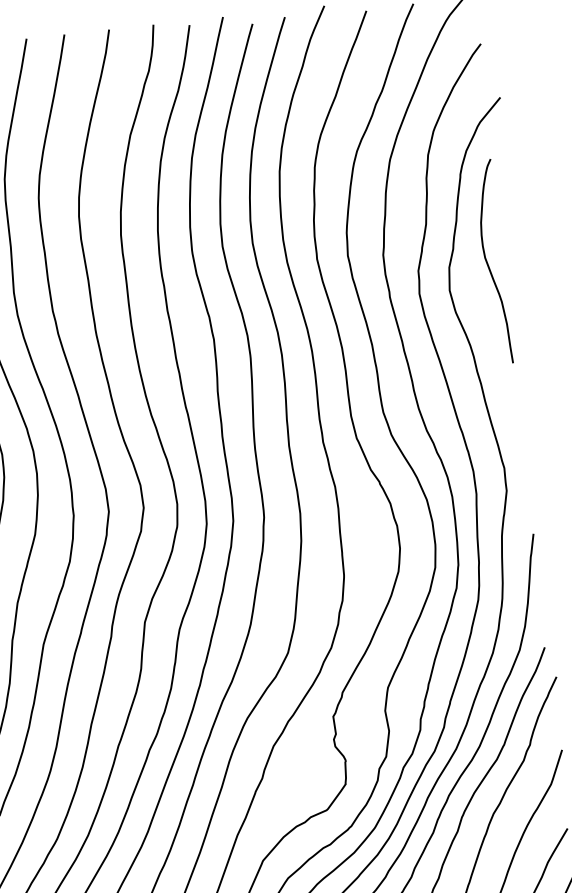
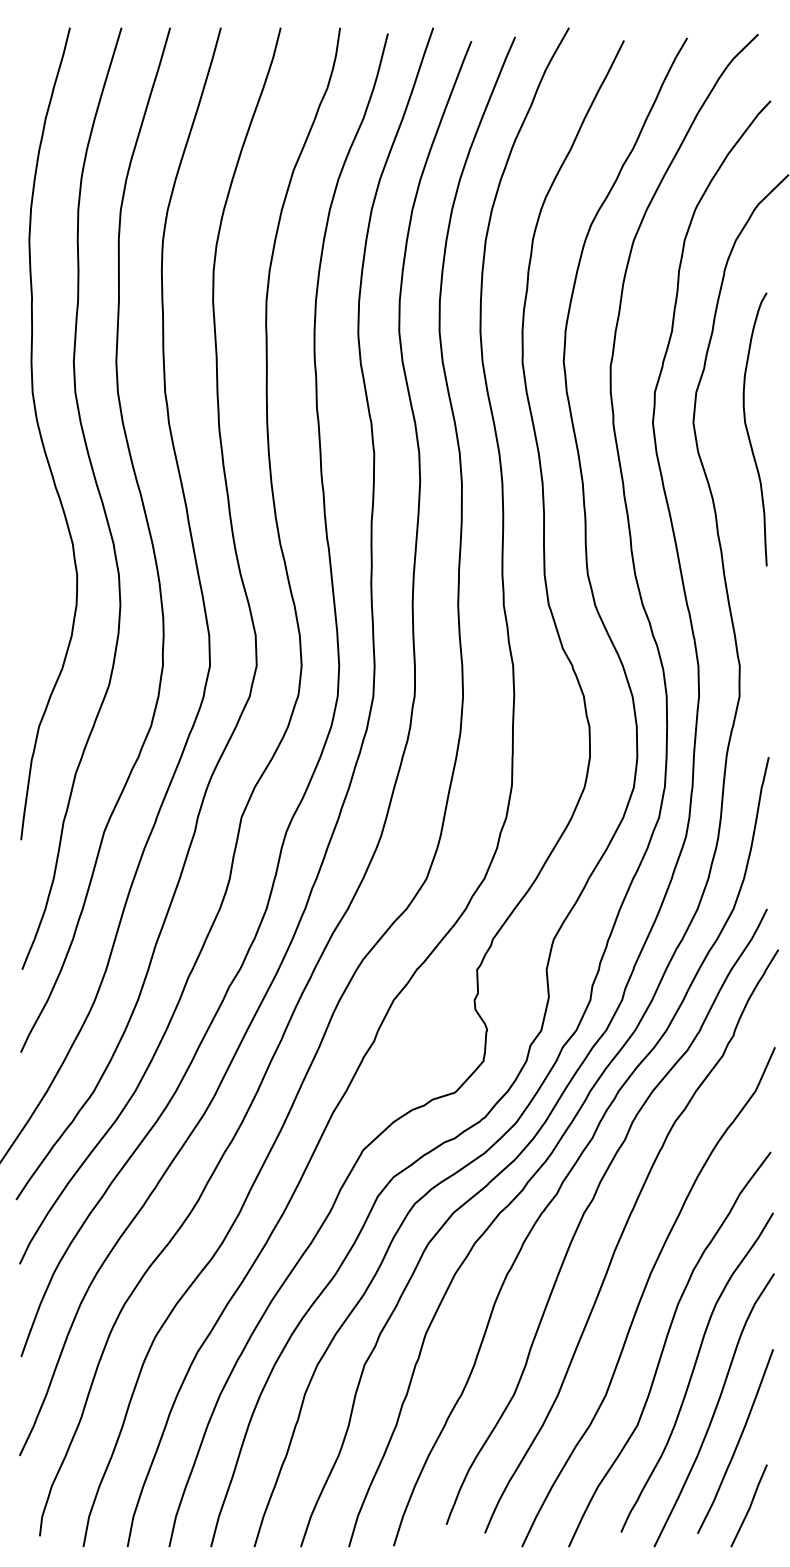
curve: (488, 263) -> (748, 430), moved

